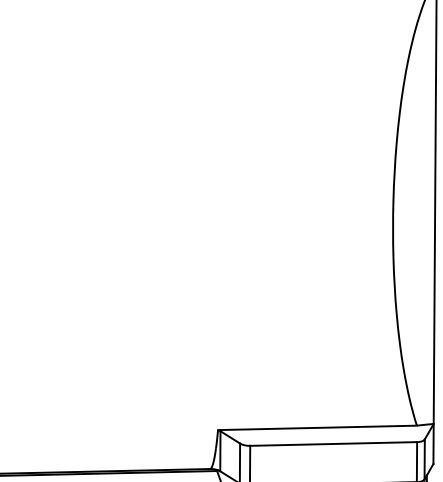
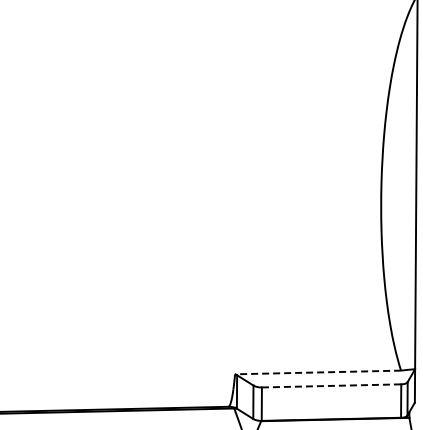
line: (316, 427) -> (317, 372), solid -> dashed
line: (333, 443) -> (331, 385), solid -> dashed

